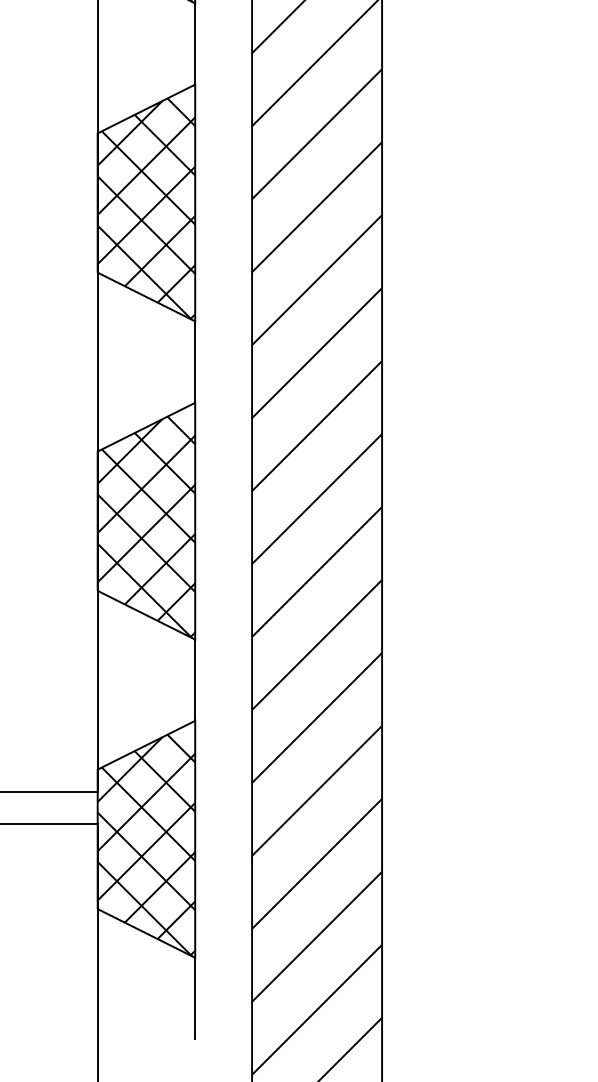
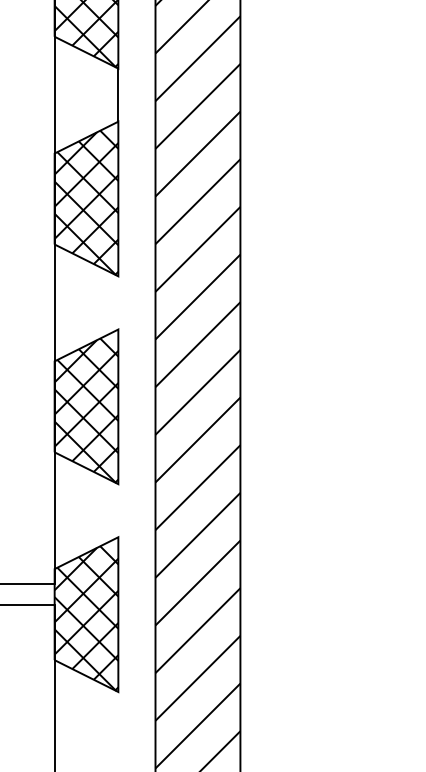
line: (195, 361) -> (118, 302), removed
line: (195, 679) -> (118, 510), removed
line: (195, 998) -> (118, 718), removed

